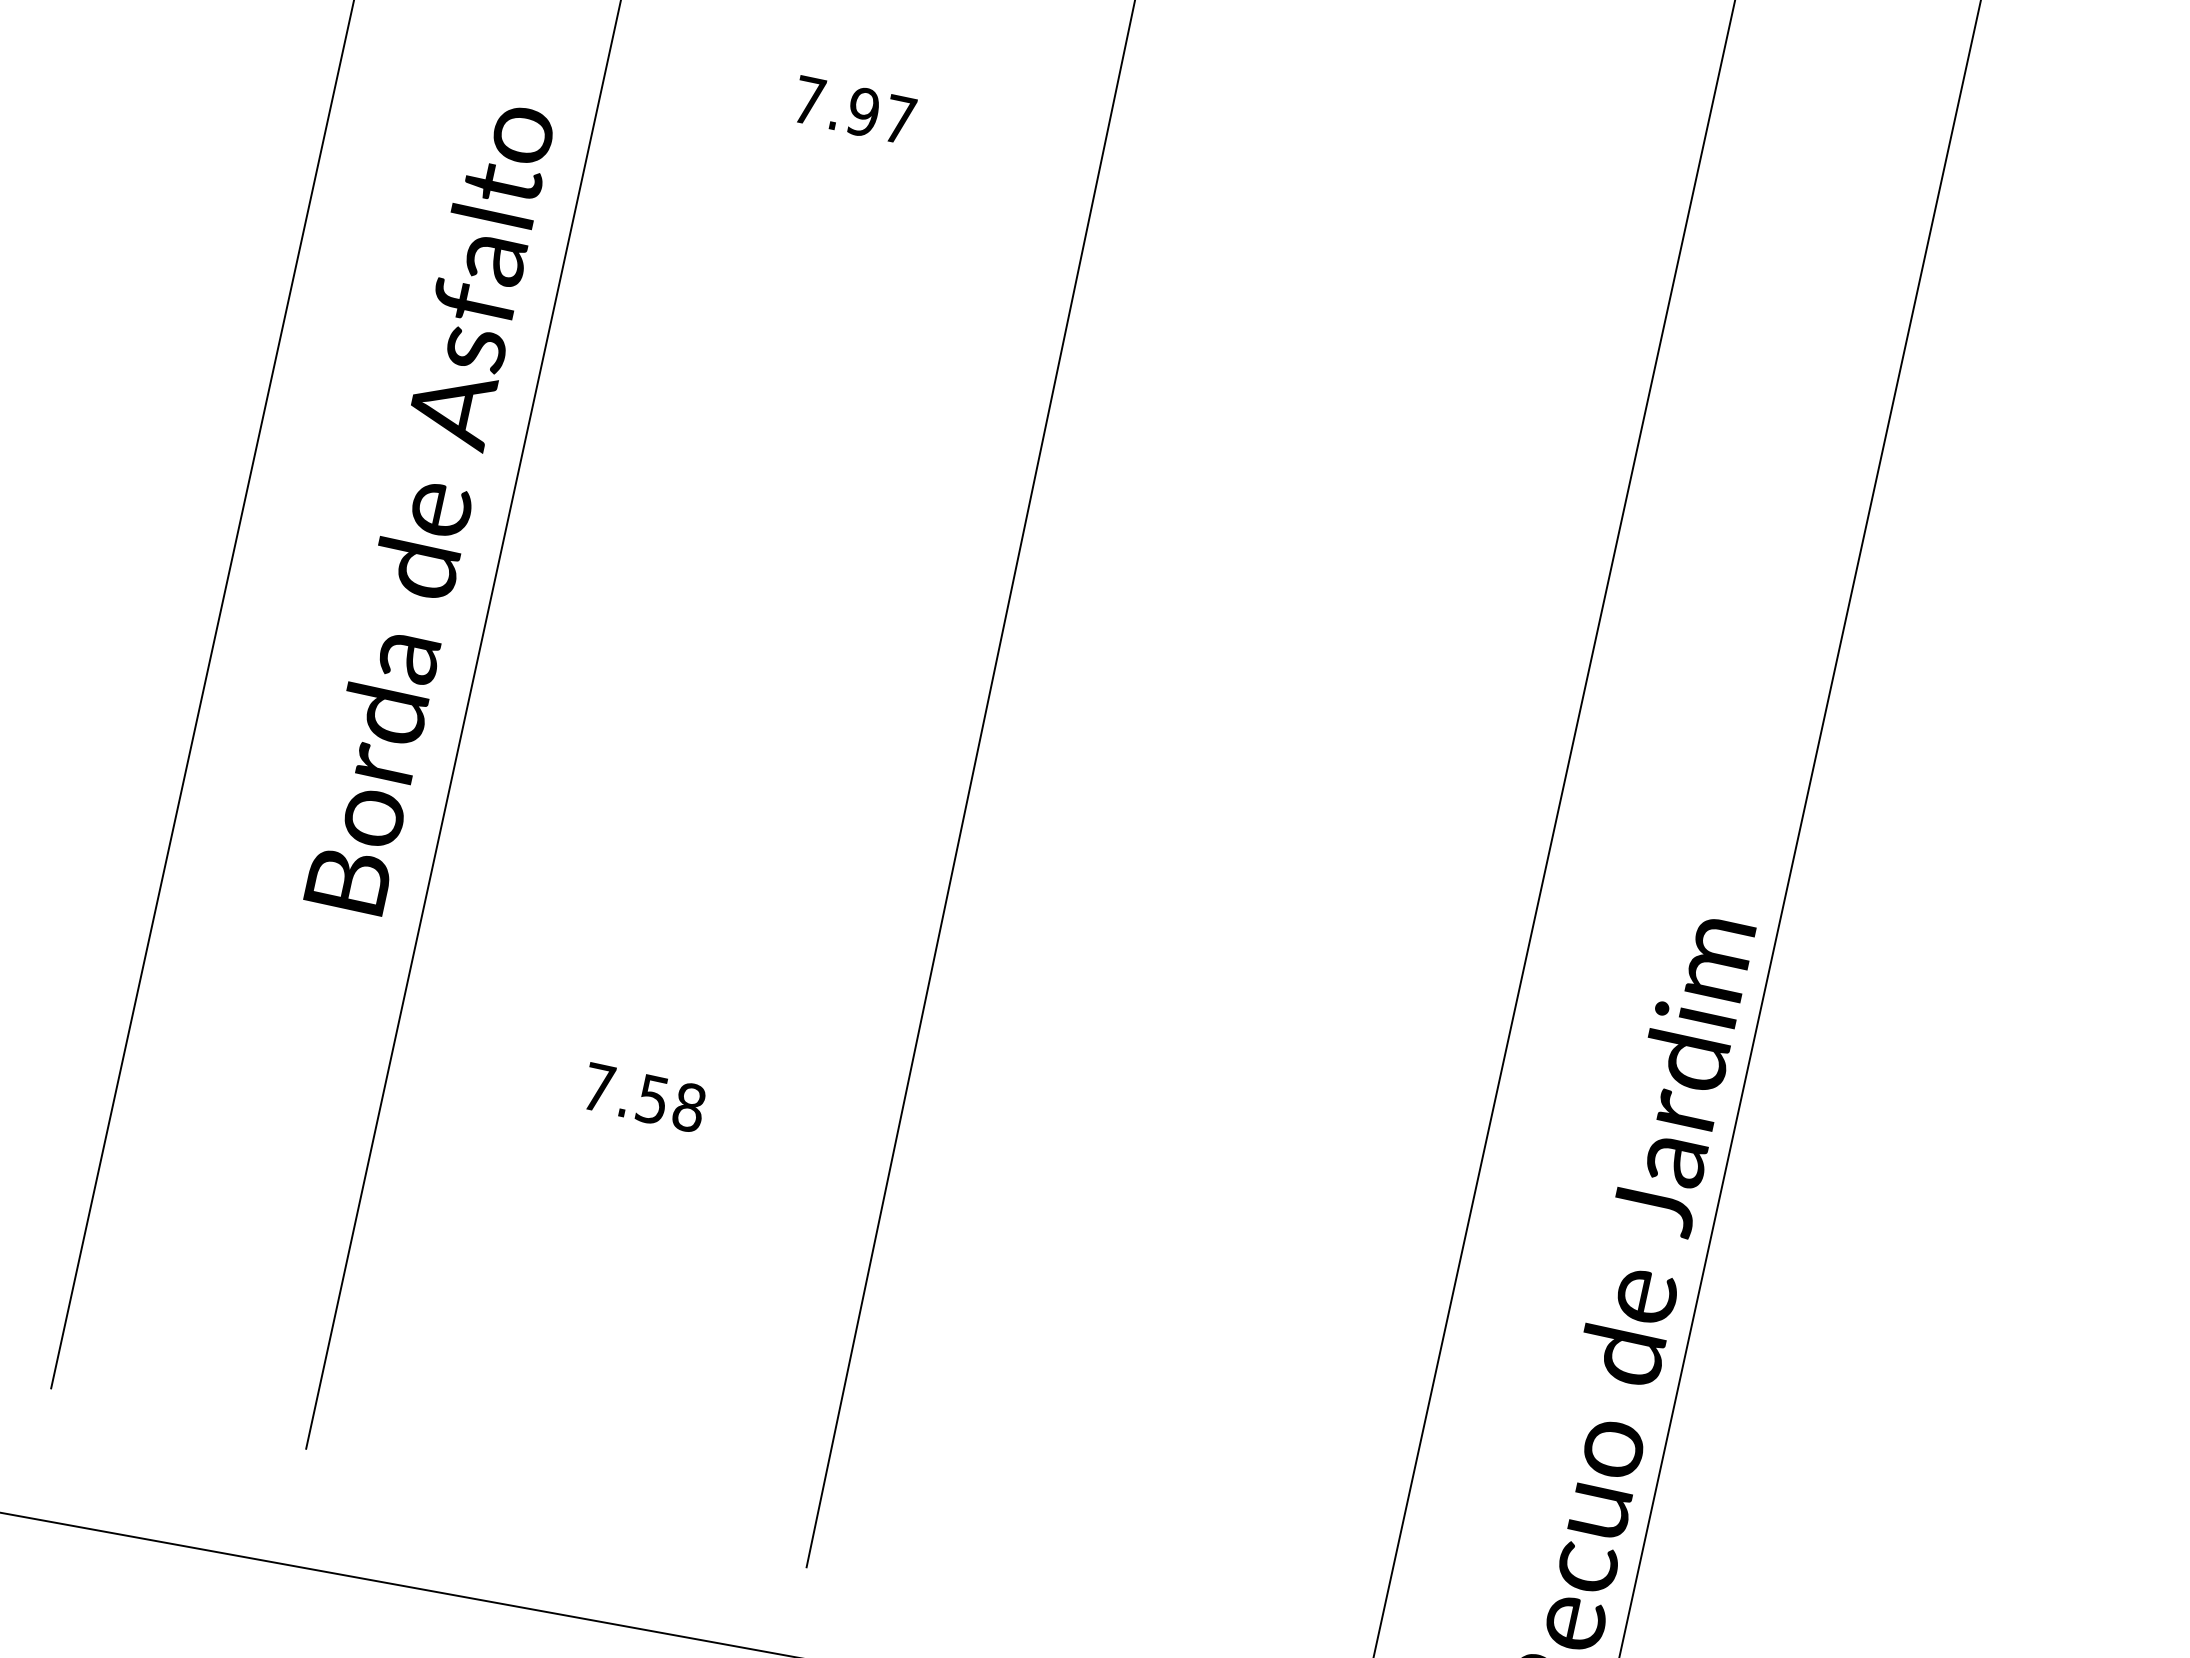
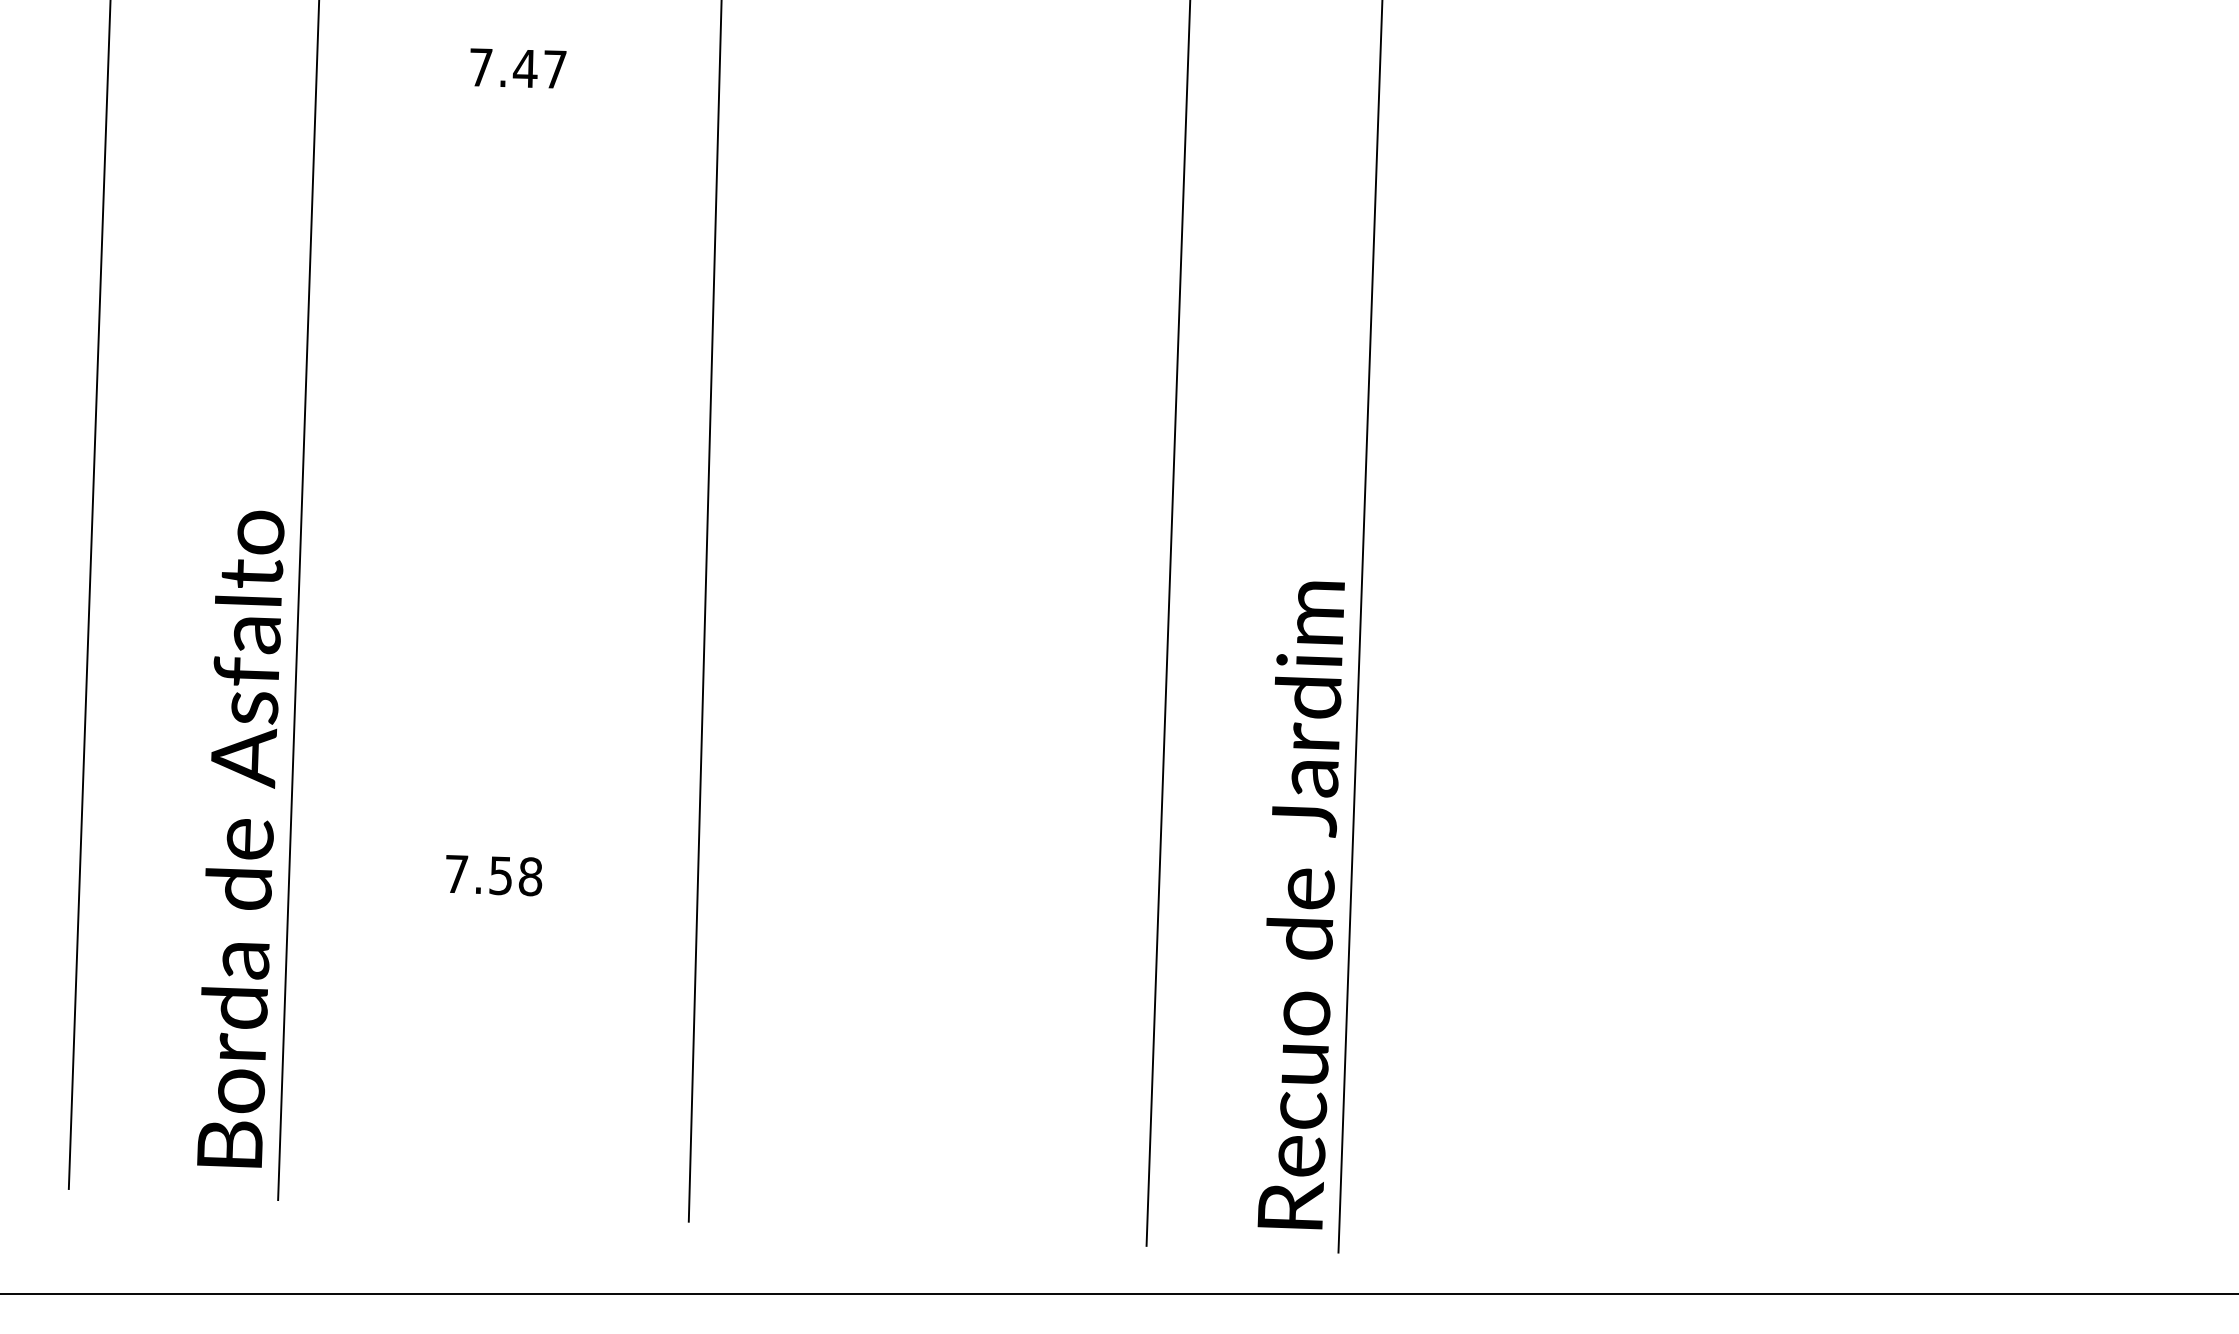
text: (862, 111) -> (524, 68), 7.97 -> 7.47
text: (429, 507) -> (240, 838), moved

